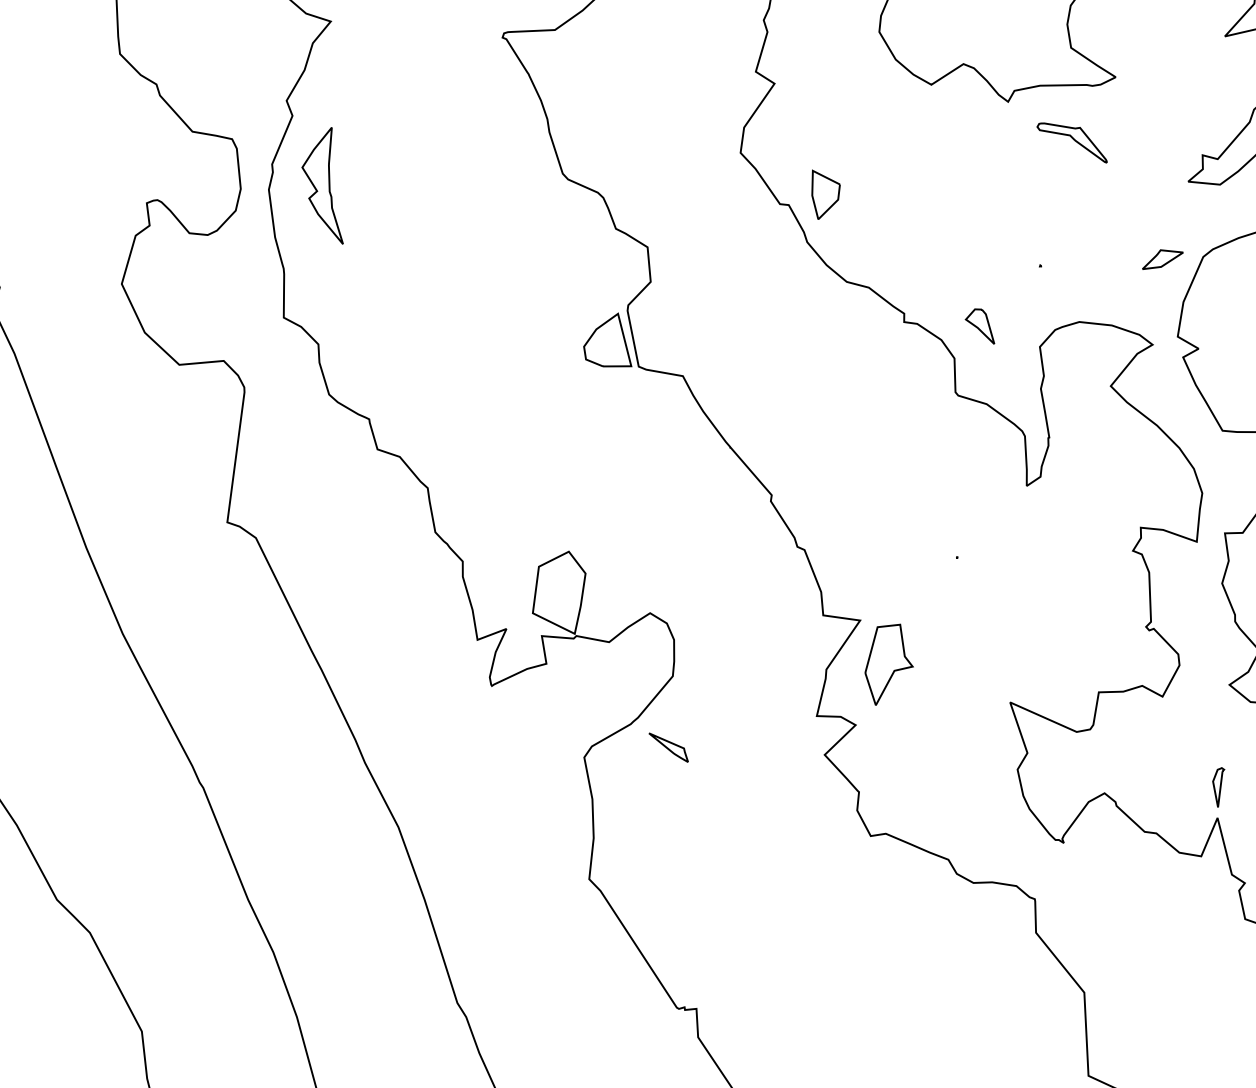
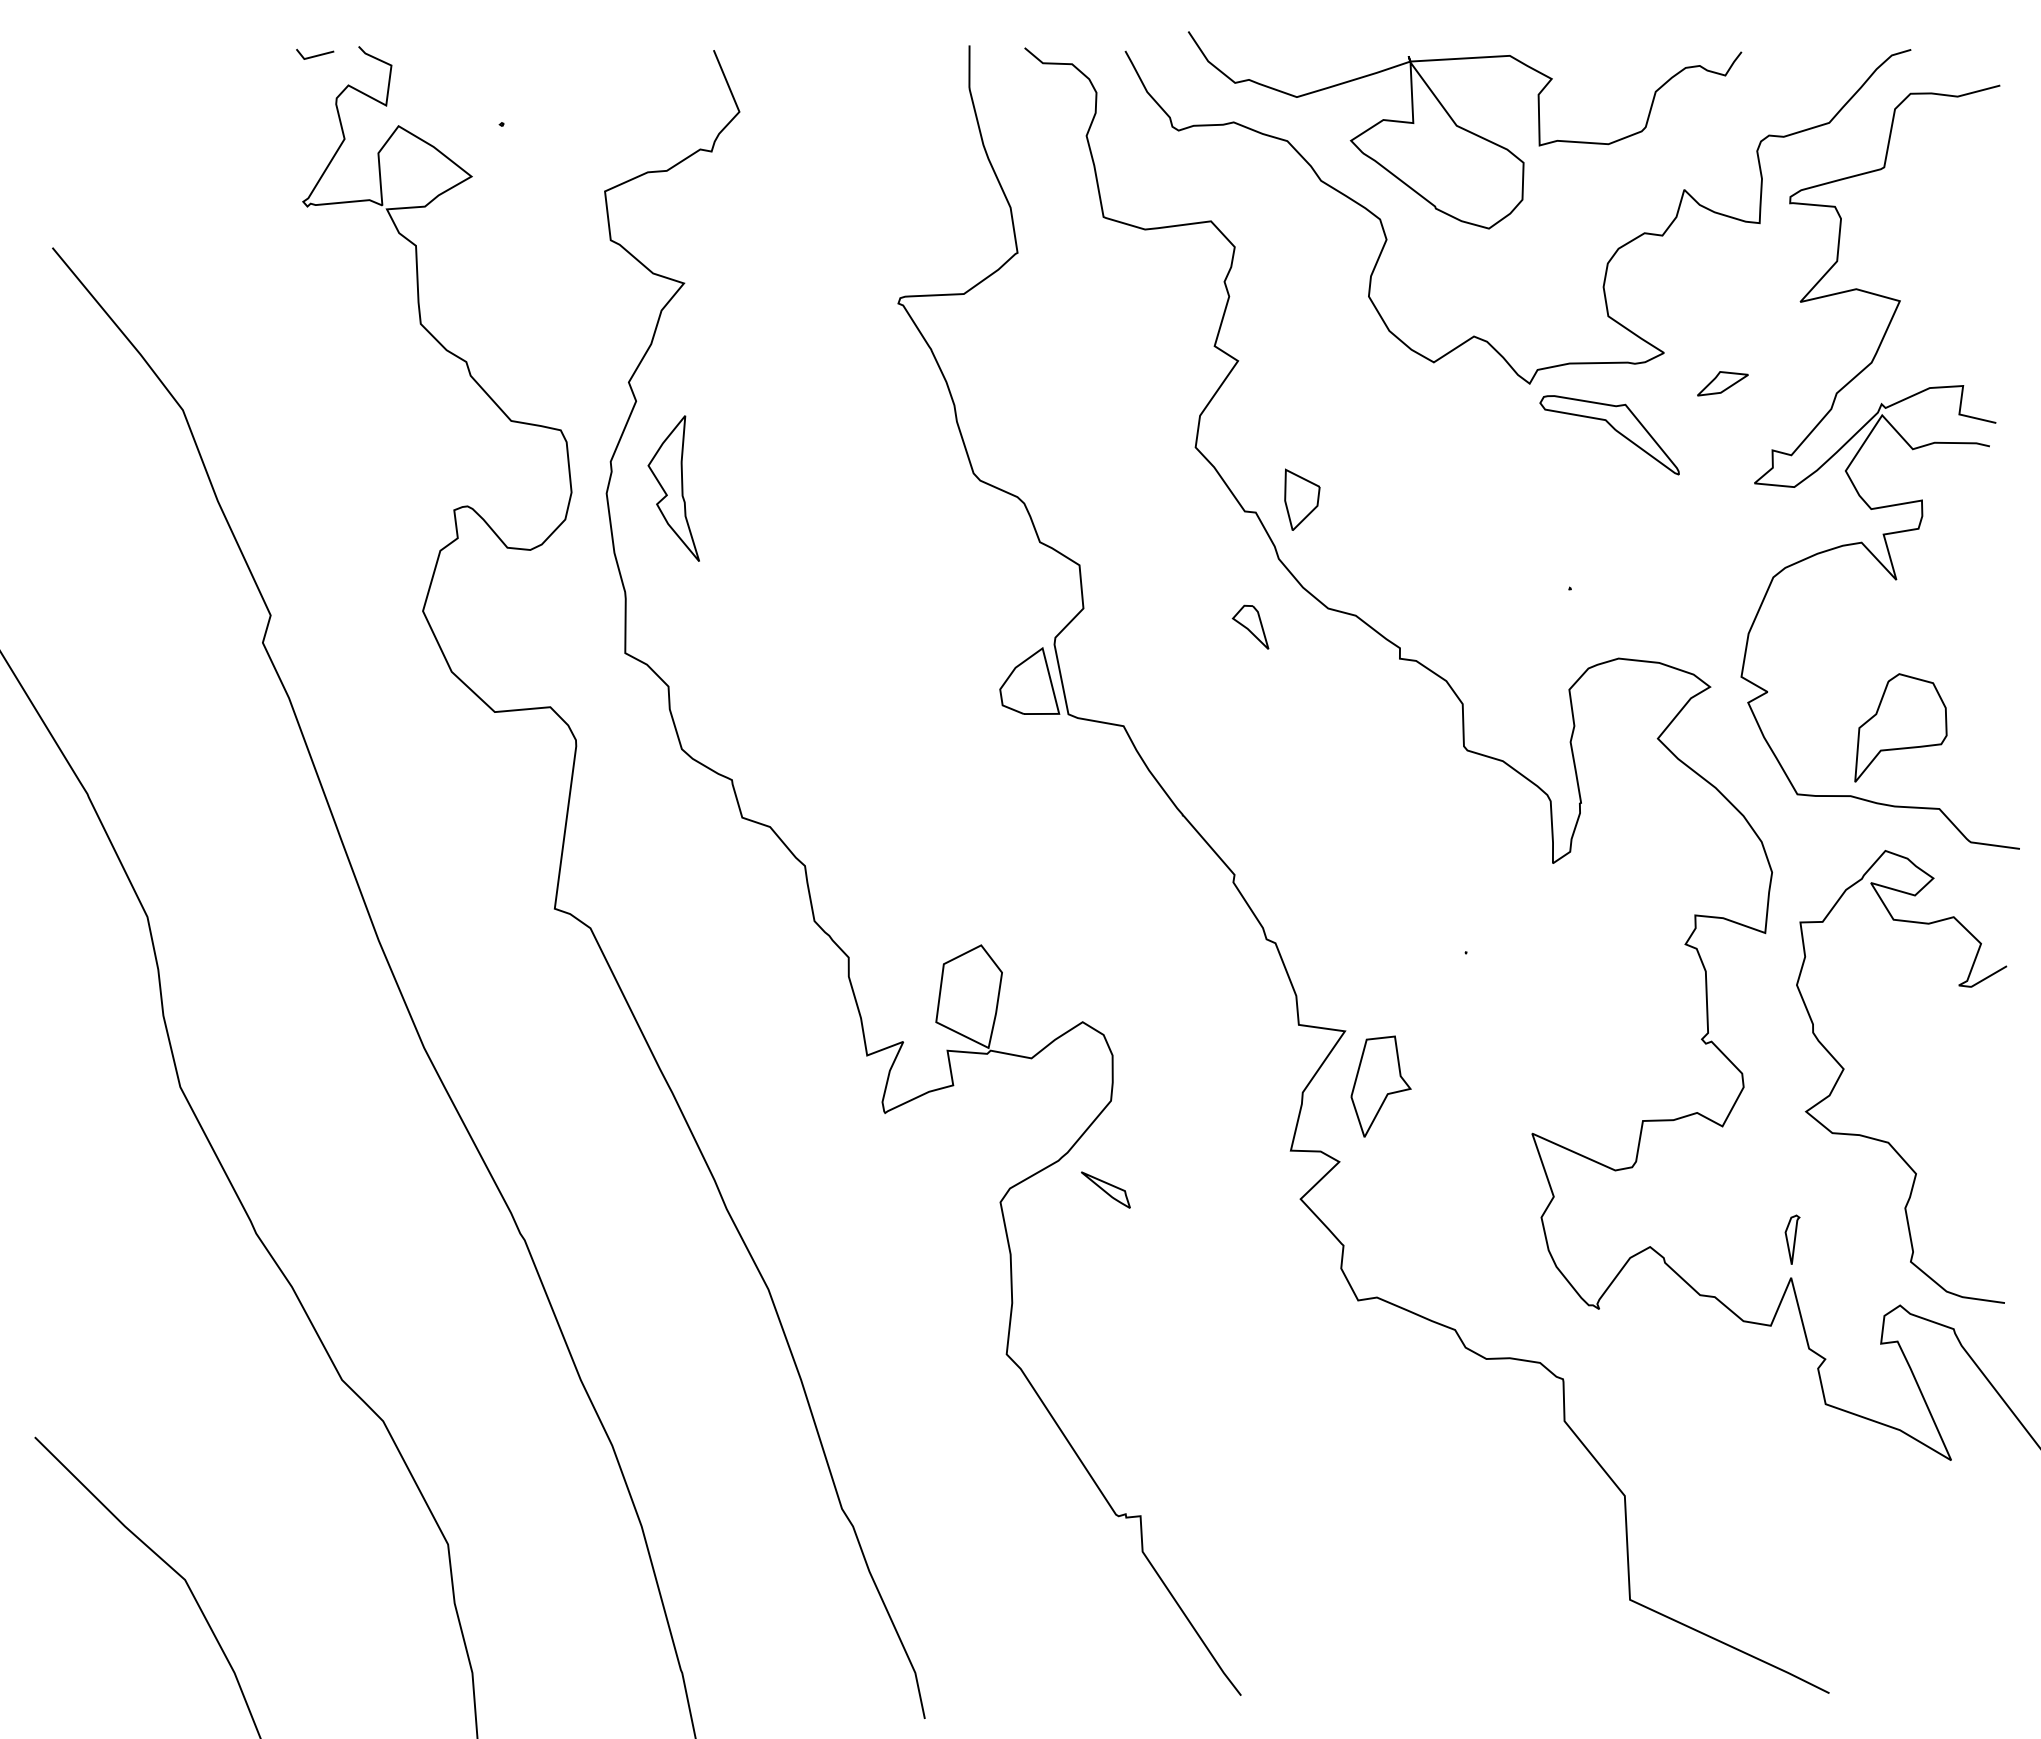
part: (1072, 142) -> (1609, 434), size x1.6
part: (1162, 259) -> (1722, 383), moved
part: (979, 325) -> (1250, 626), moved

